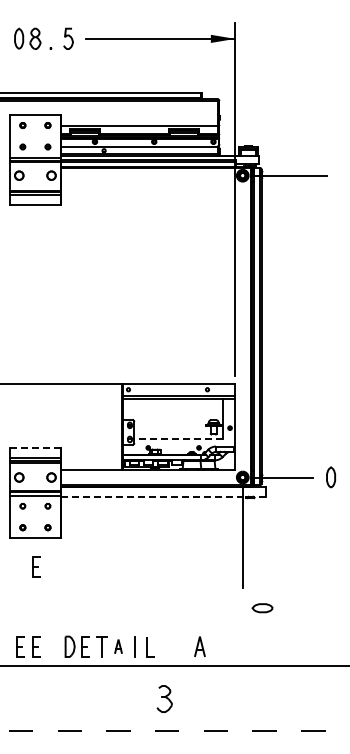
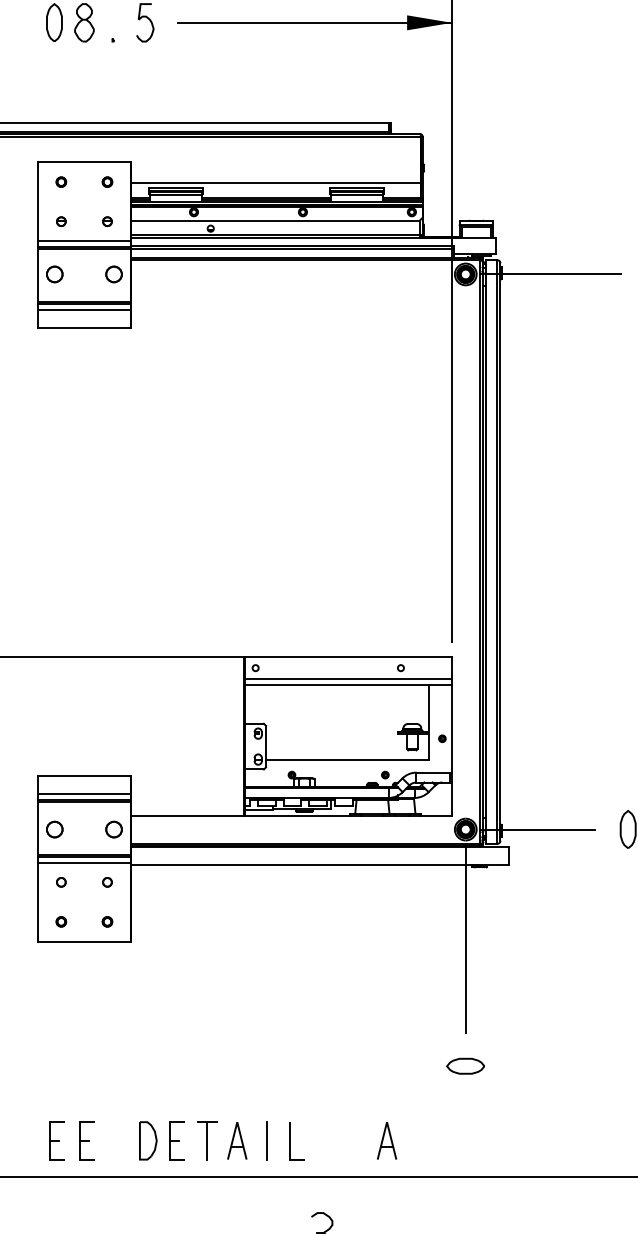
line: (178, 439) -> (347, 759), dashed -> solid
line: (34, 448) -> (82, 776), dashed -> solid
line: (163, 496) -> (319, 864), dashed -> solid
part: (36, 566) -> (86, 993), removed
part: (262, 608) -> (465, 1066), moved
part: (118, 646) -> (237, 1140), size x1.43

